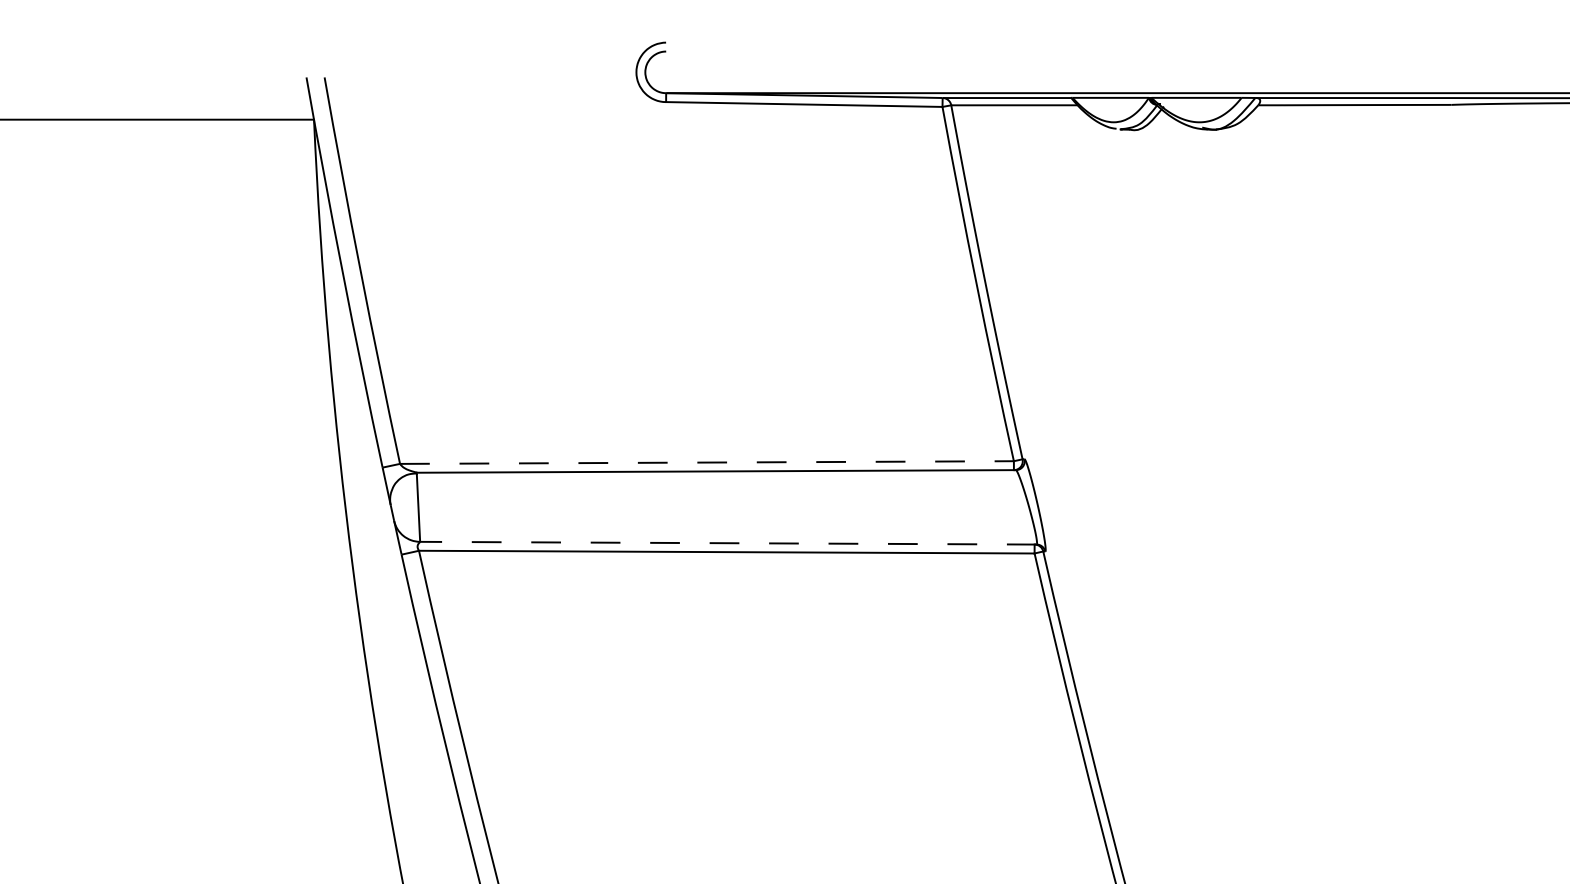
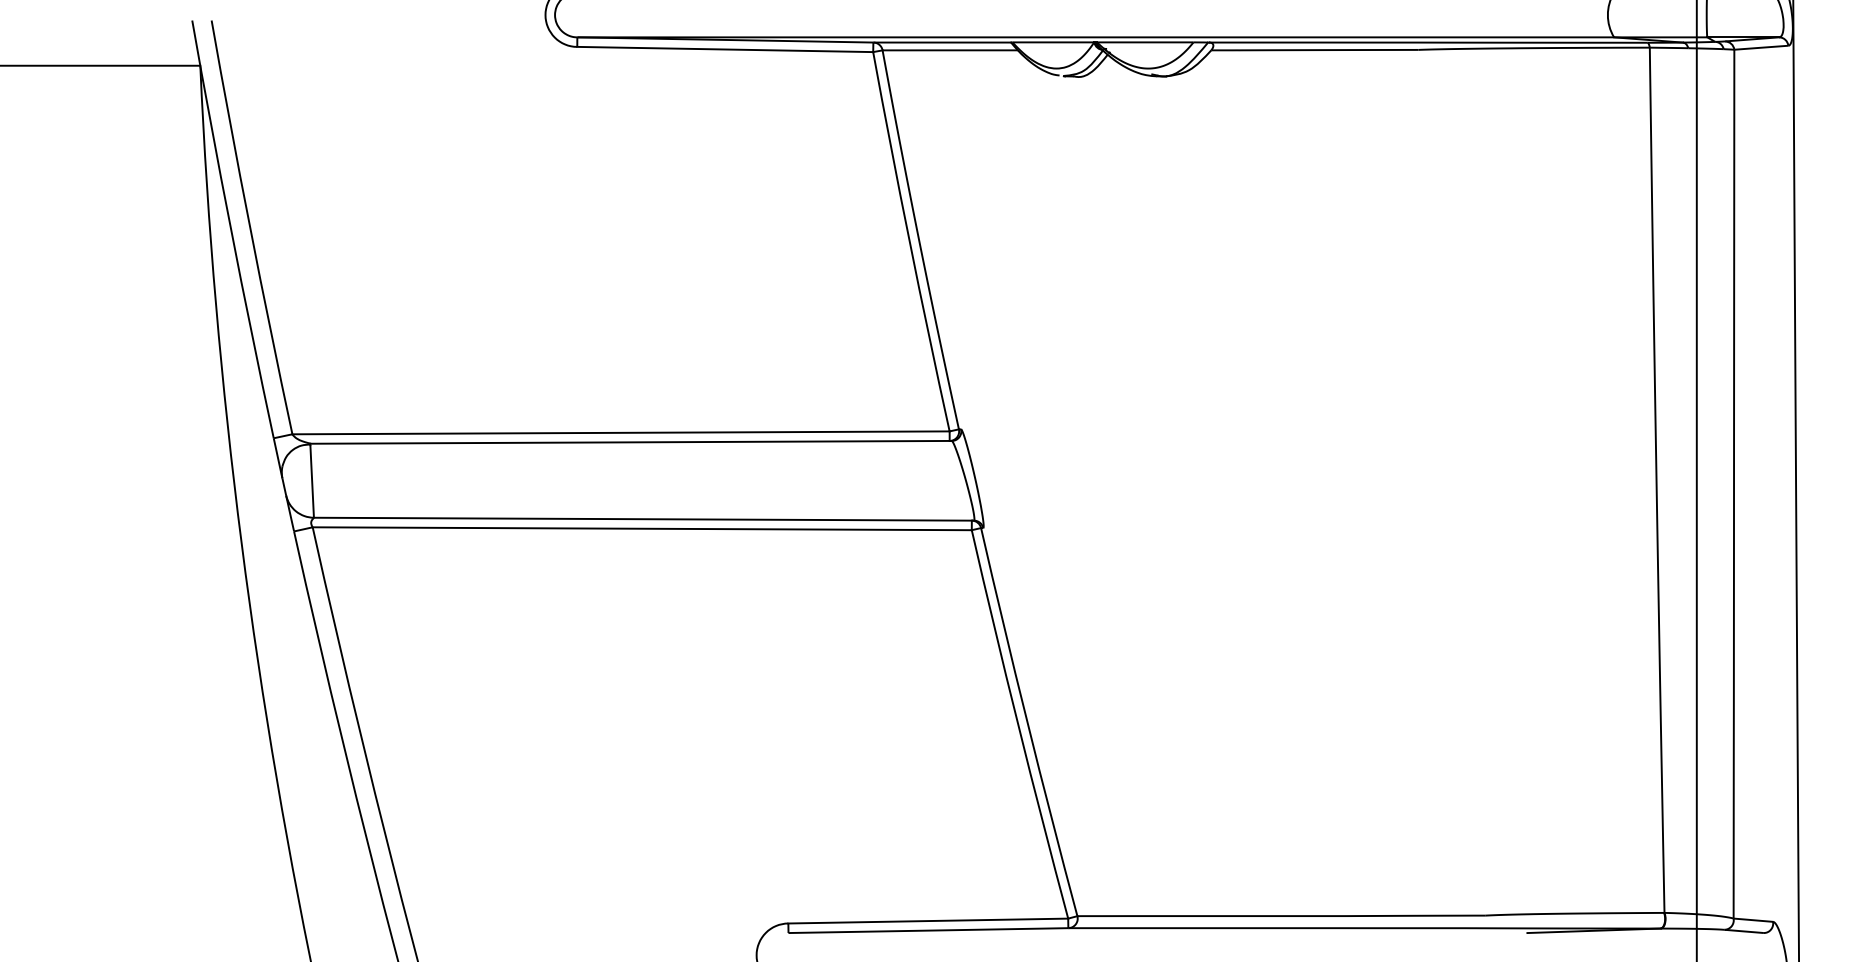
line: (707, 462) -> (621, 432), dashed -> solid
line: (727, 543) -> (643, 519), dashed -> solid

